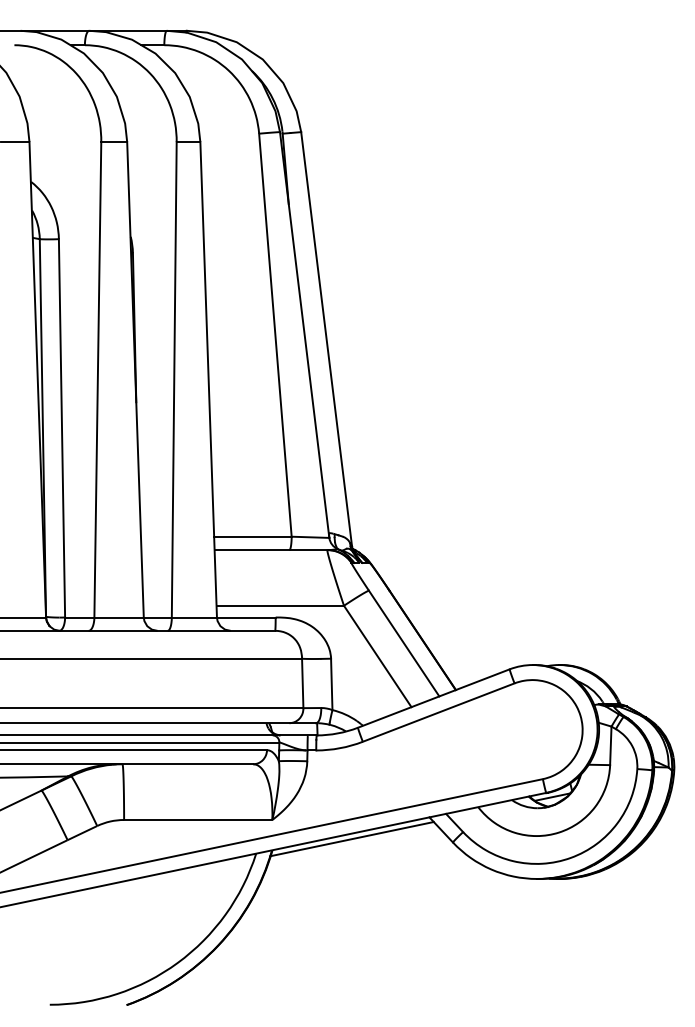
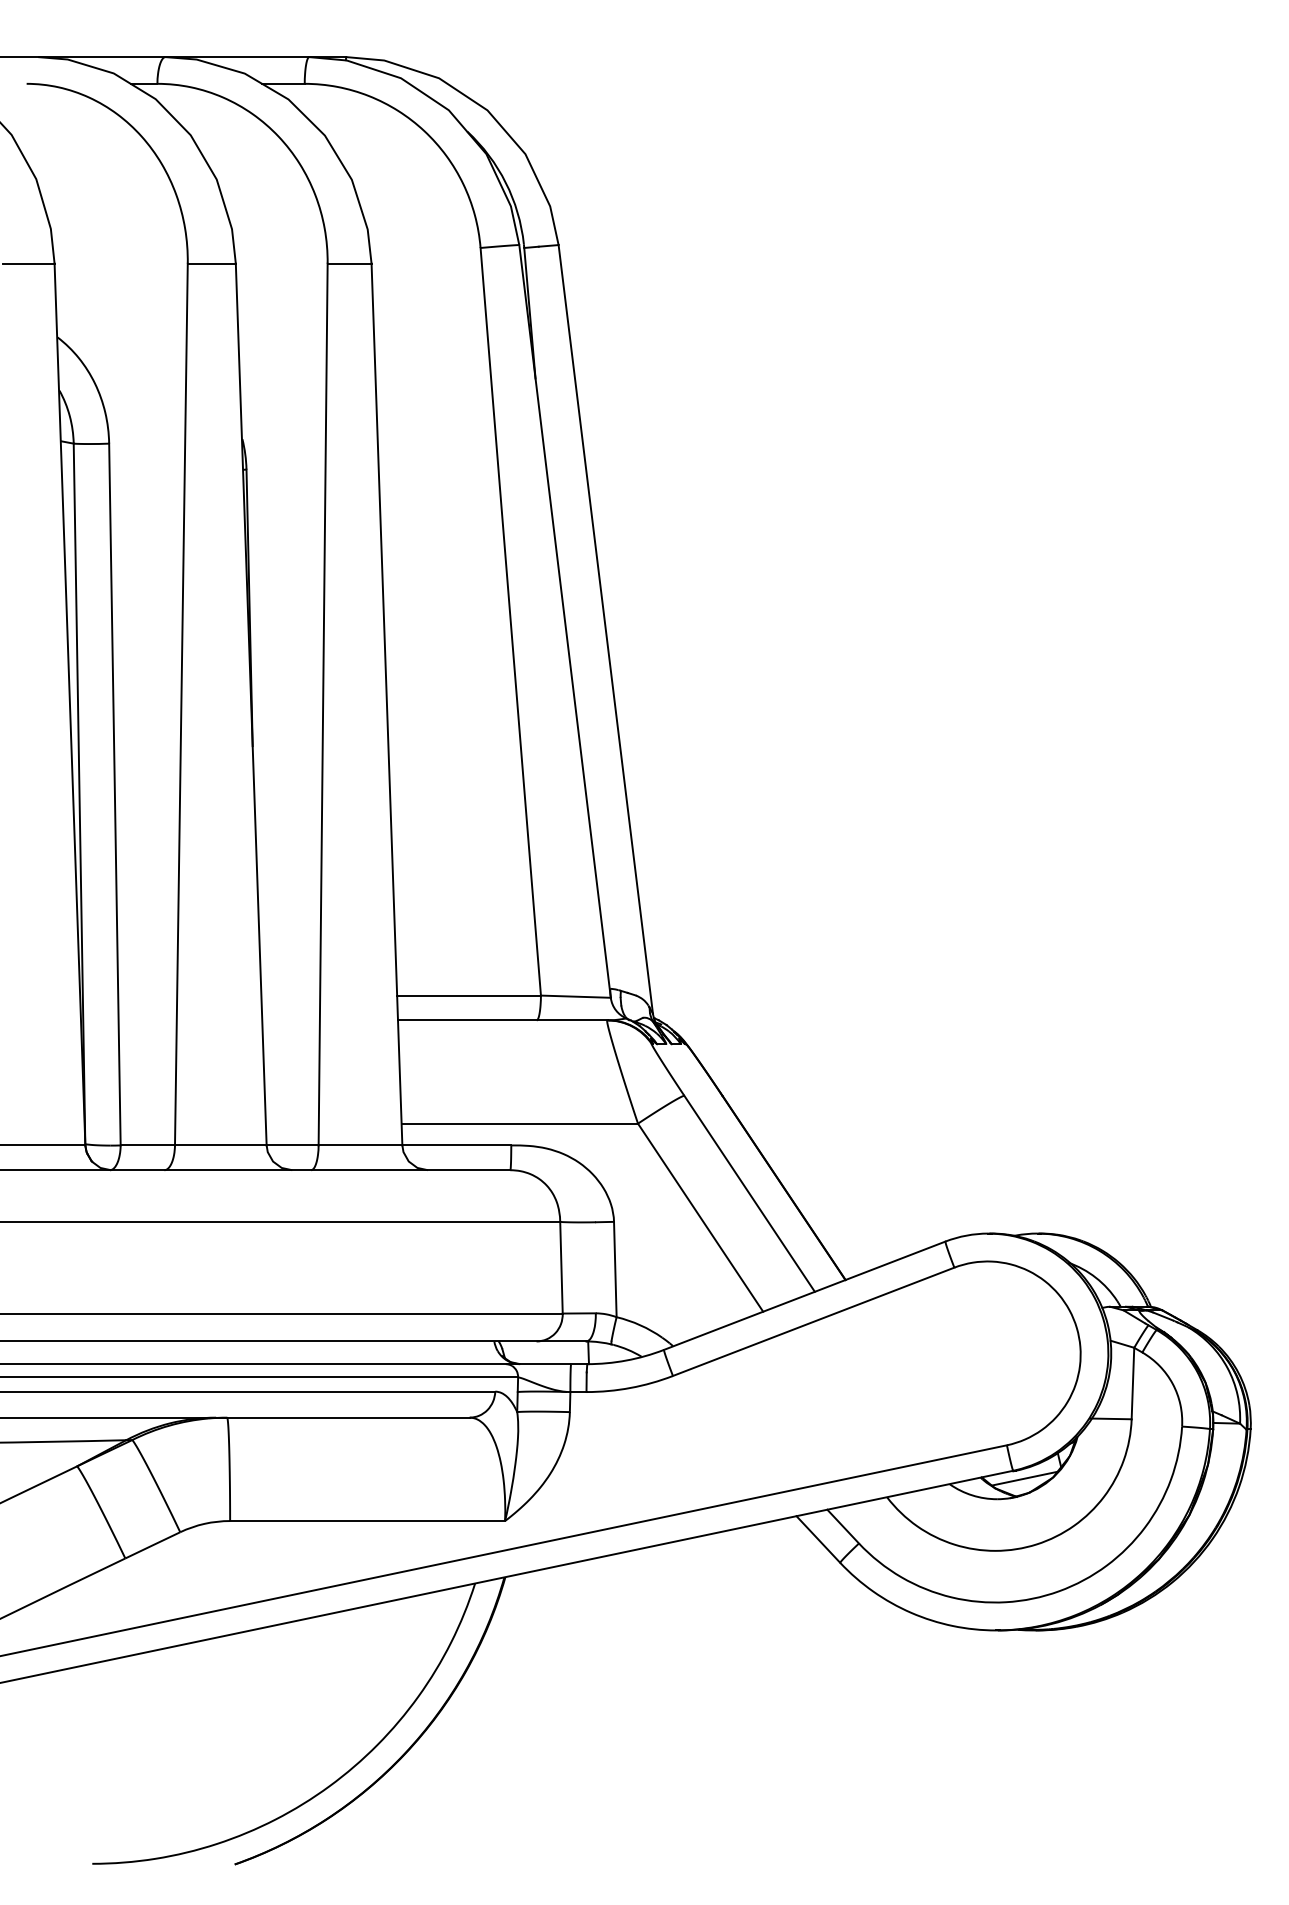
line: (351, 839) -> (651, 1557), removed

